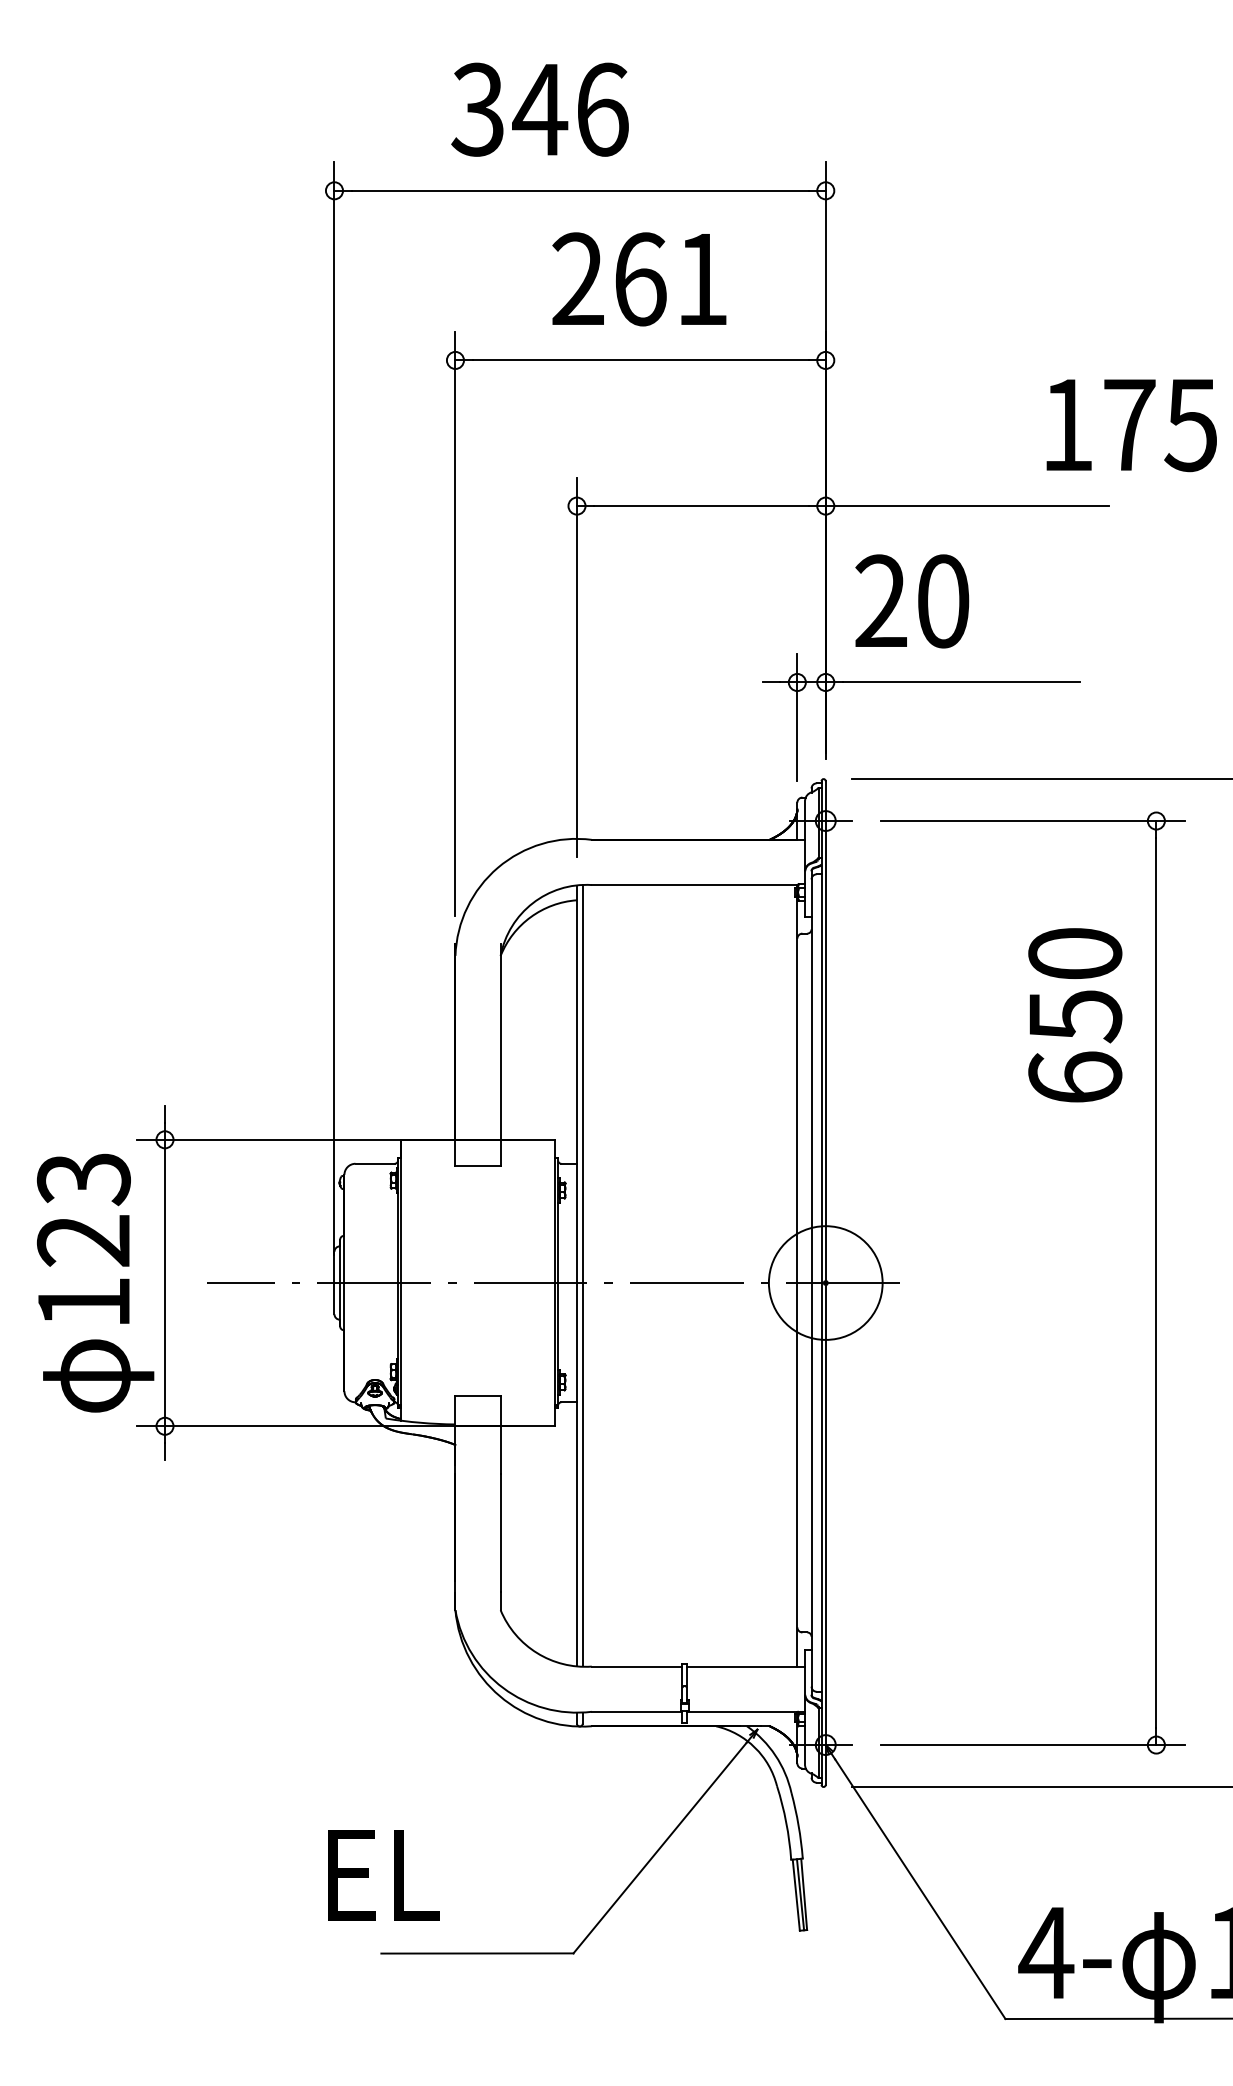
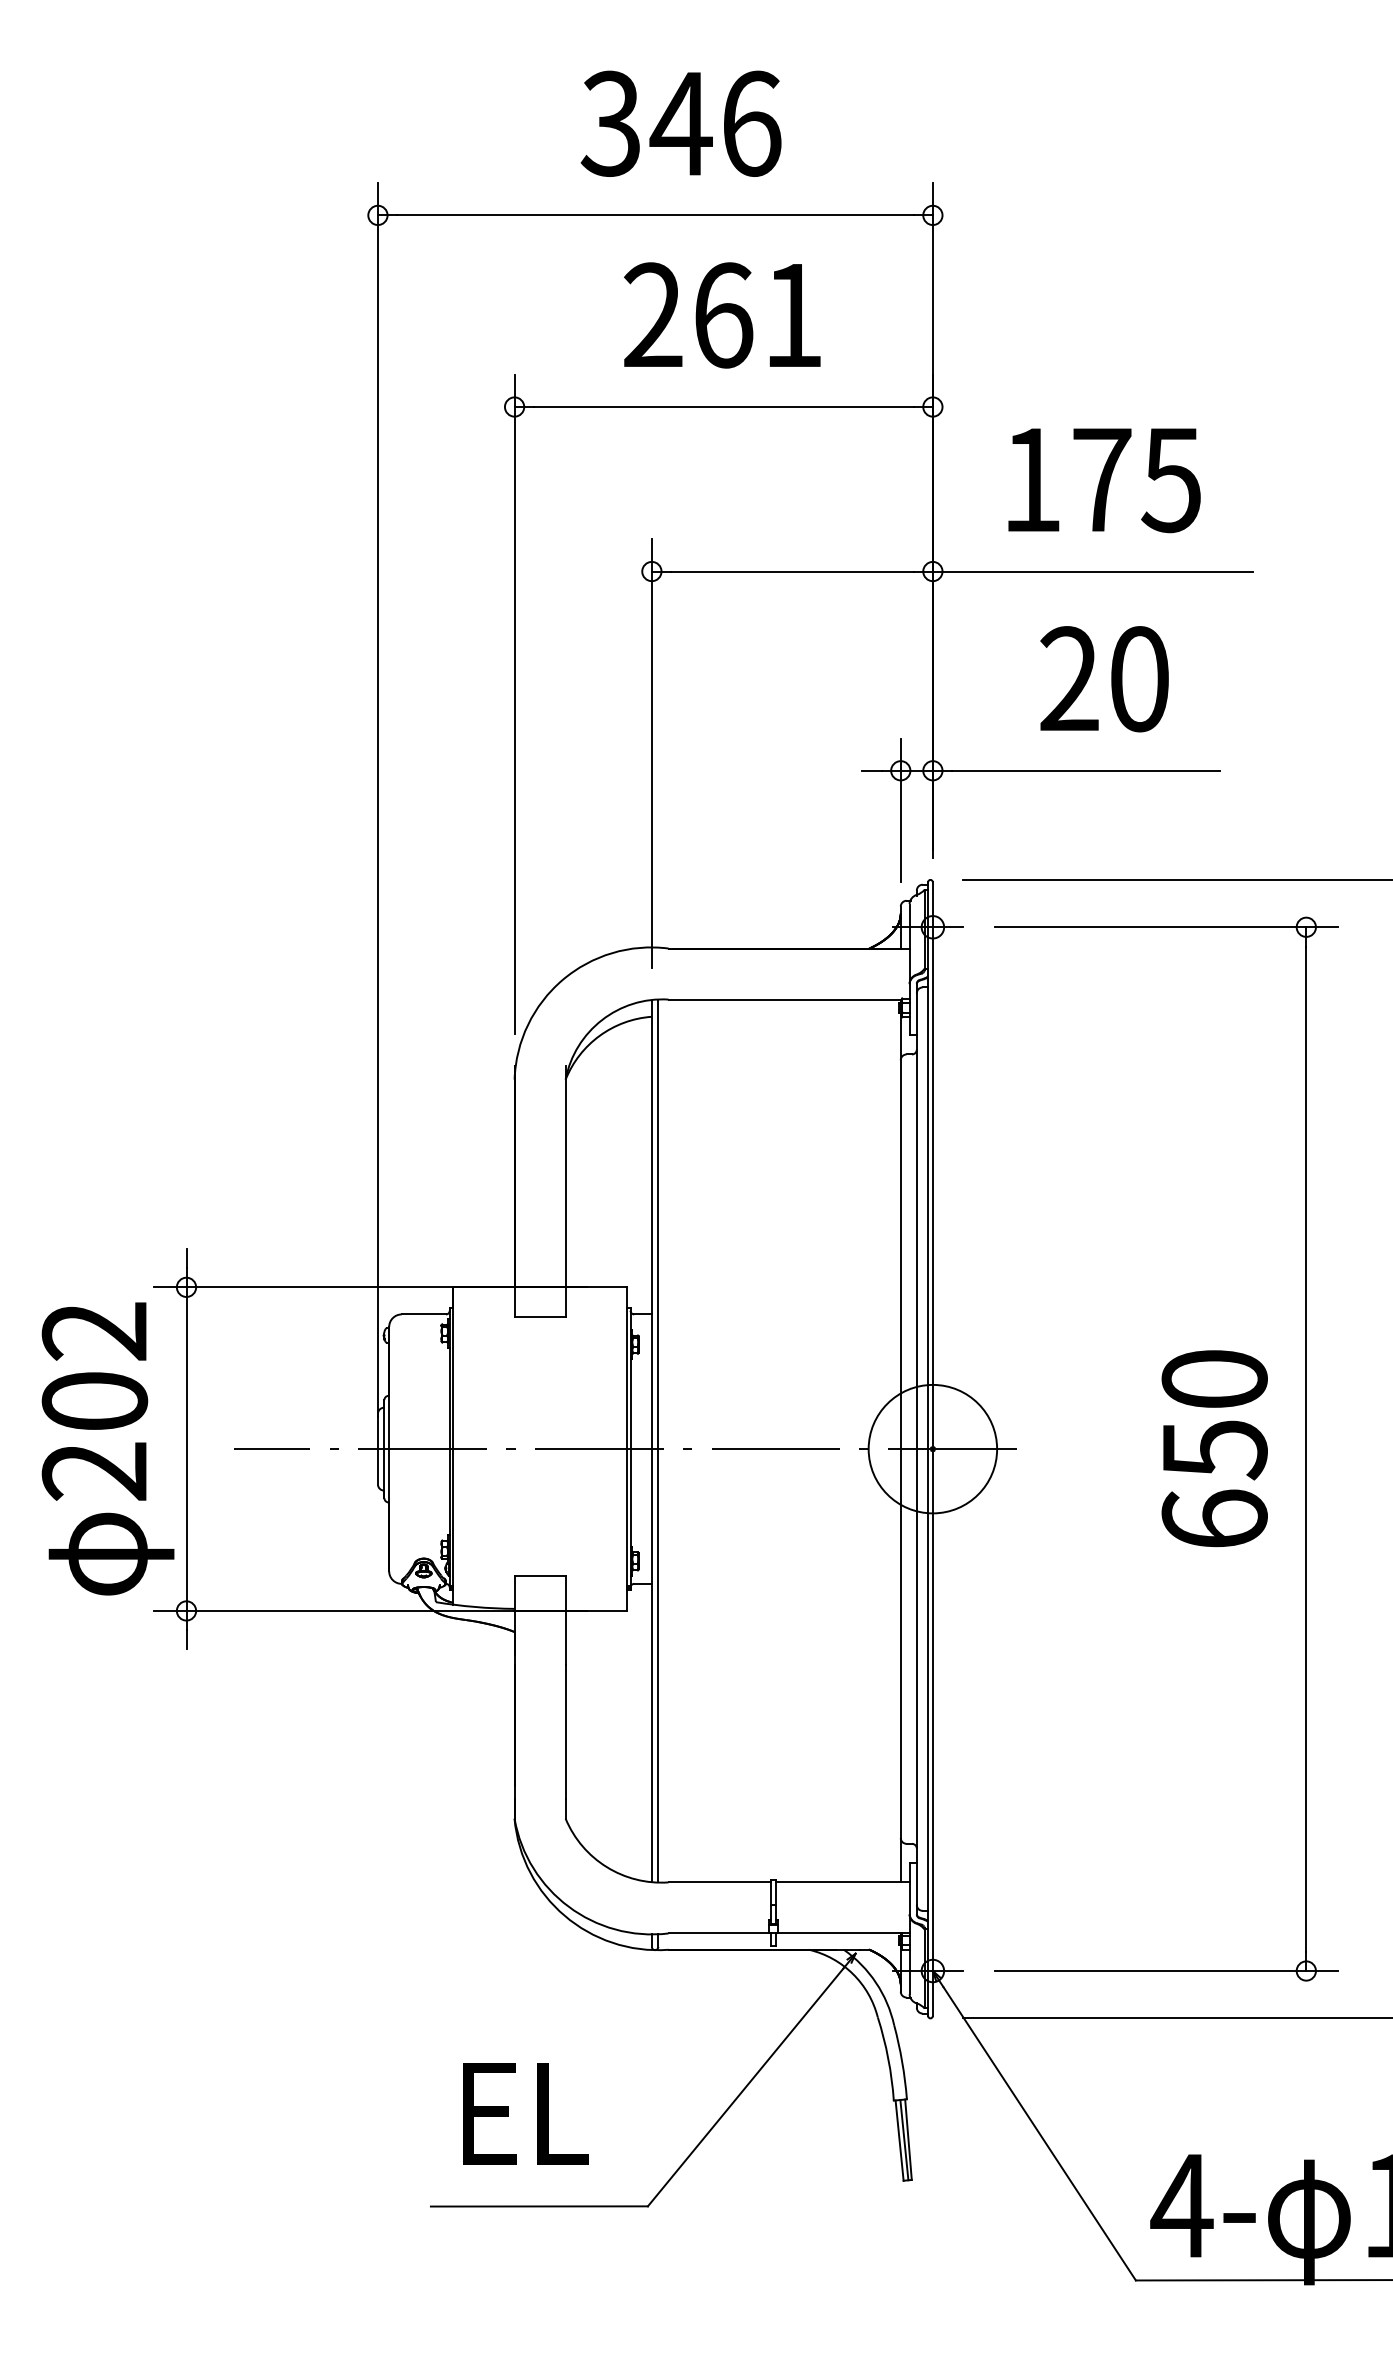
text: (539, 109) -> (680, 123), moved
text: (1131, 425) -> (1104, 480), moved
text: (912, 601) -> (1104, 679), moved
text: (1075, 1015) -> (1214, 1448), moved
text: (83, 1240) -> (94, 1401), 123 -> 202
text: (383, 1874) -> (525, 2113), moved

